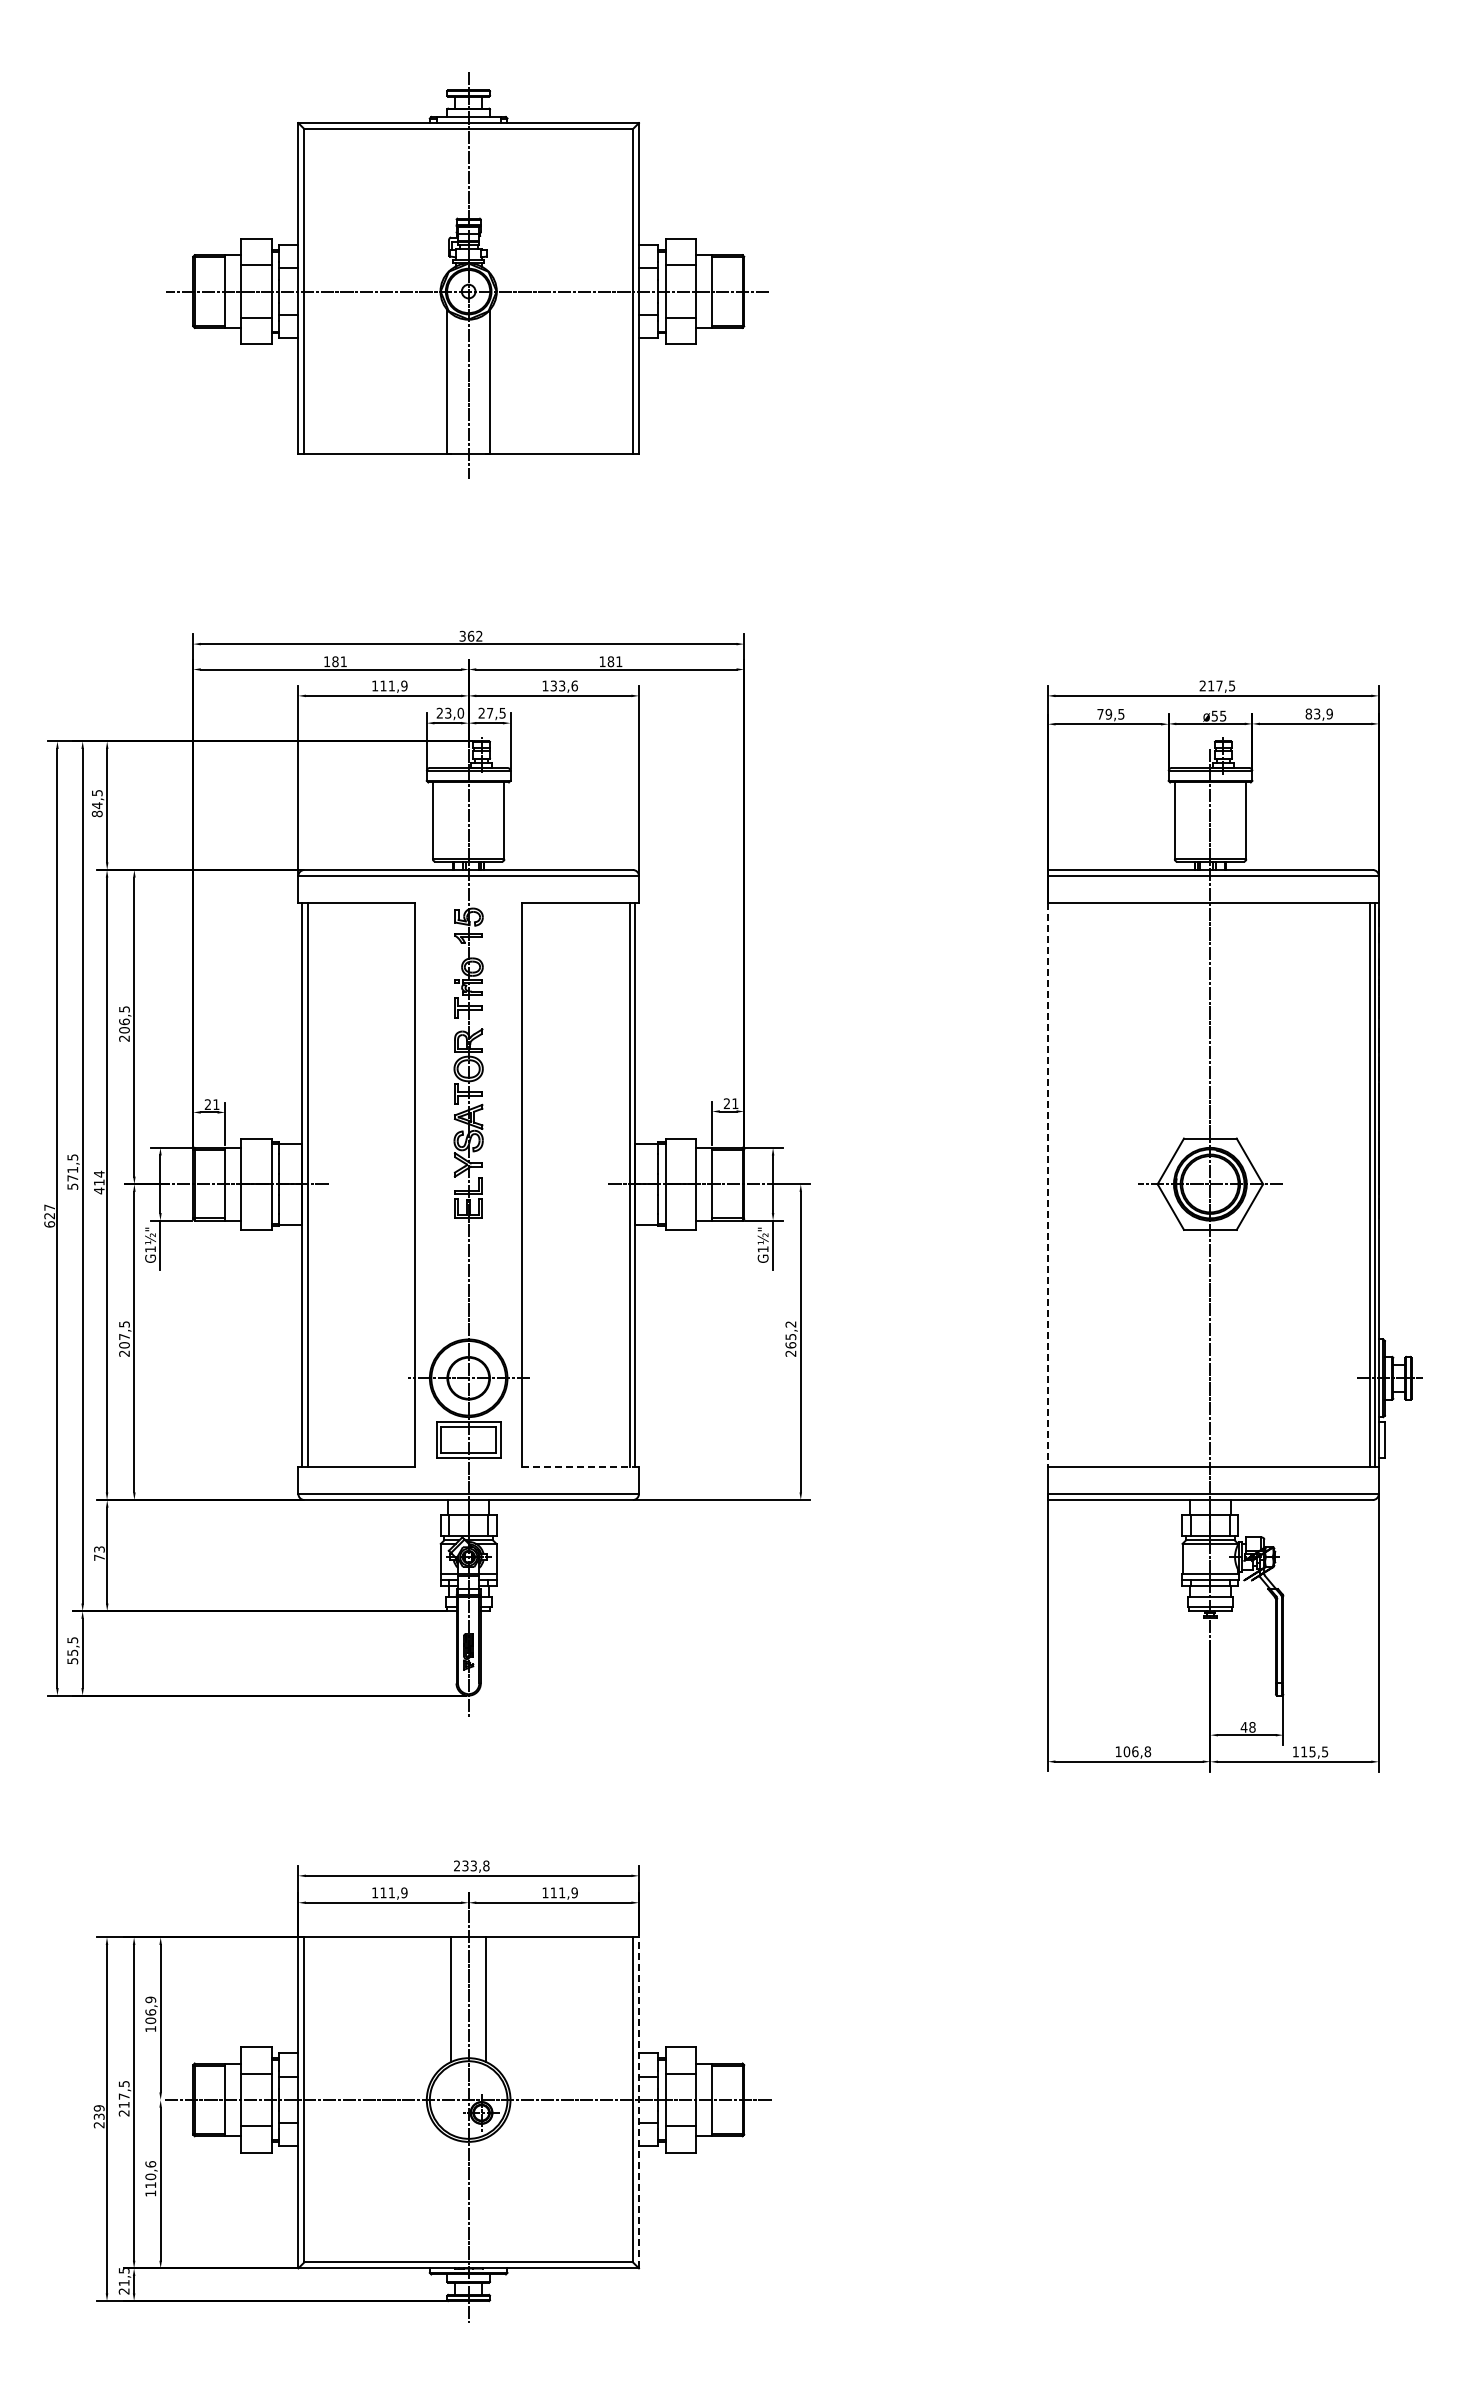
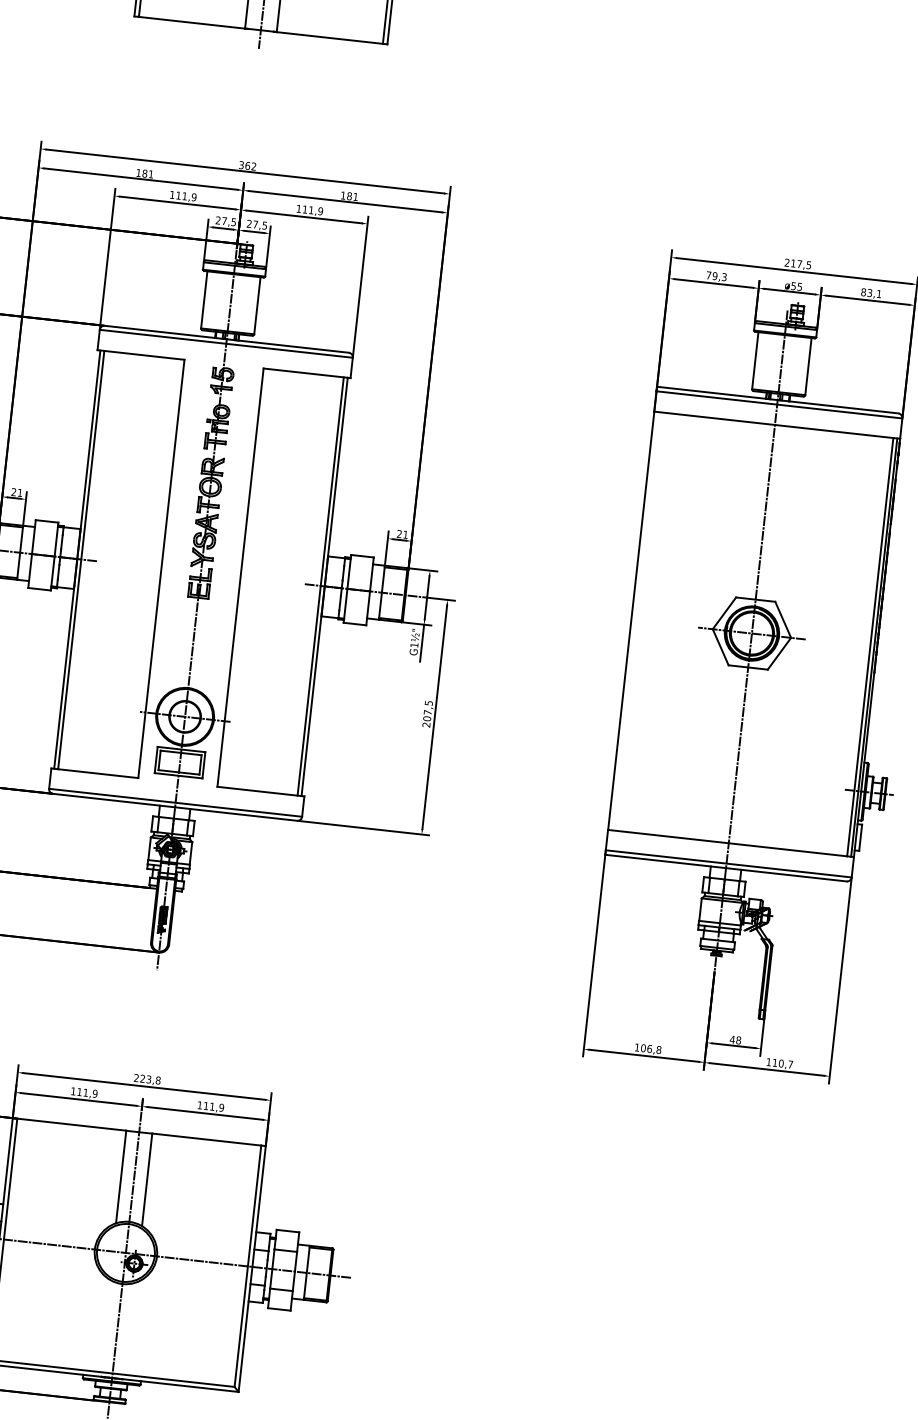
text: (563, 685) -> (312, 210), 133,6 -> 111,9
text: (454, 712) -> (229, 221), 23,0 -> 27,5
text: (1121, 713) -> (724, 276), 79,5 -> 79,3
text: (1329, 713) -> (879, 293), 83,9 -> 83,1
line: (1047, 1185) -> (630, 621), dashed -> solid
text: (790, 1334) -> (427, 710), 265,2 -> 207,5
line: (580, 1466) -> (260, 791), dashed -> solid
text: (1318, 1751) -> (785, 1063), 115,5 -> 110,7
text: (465, 1866) -> (142, 1079), 233,8 -> 223,8
line: (638, 2102) -> (251, 1268), dashed -> solid

